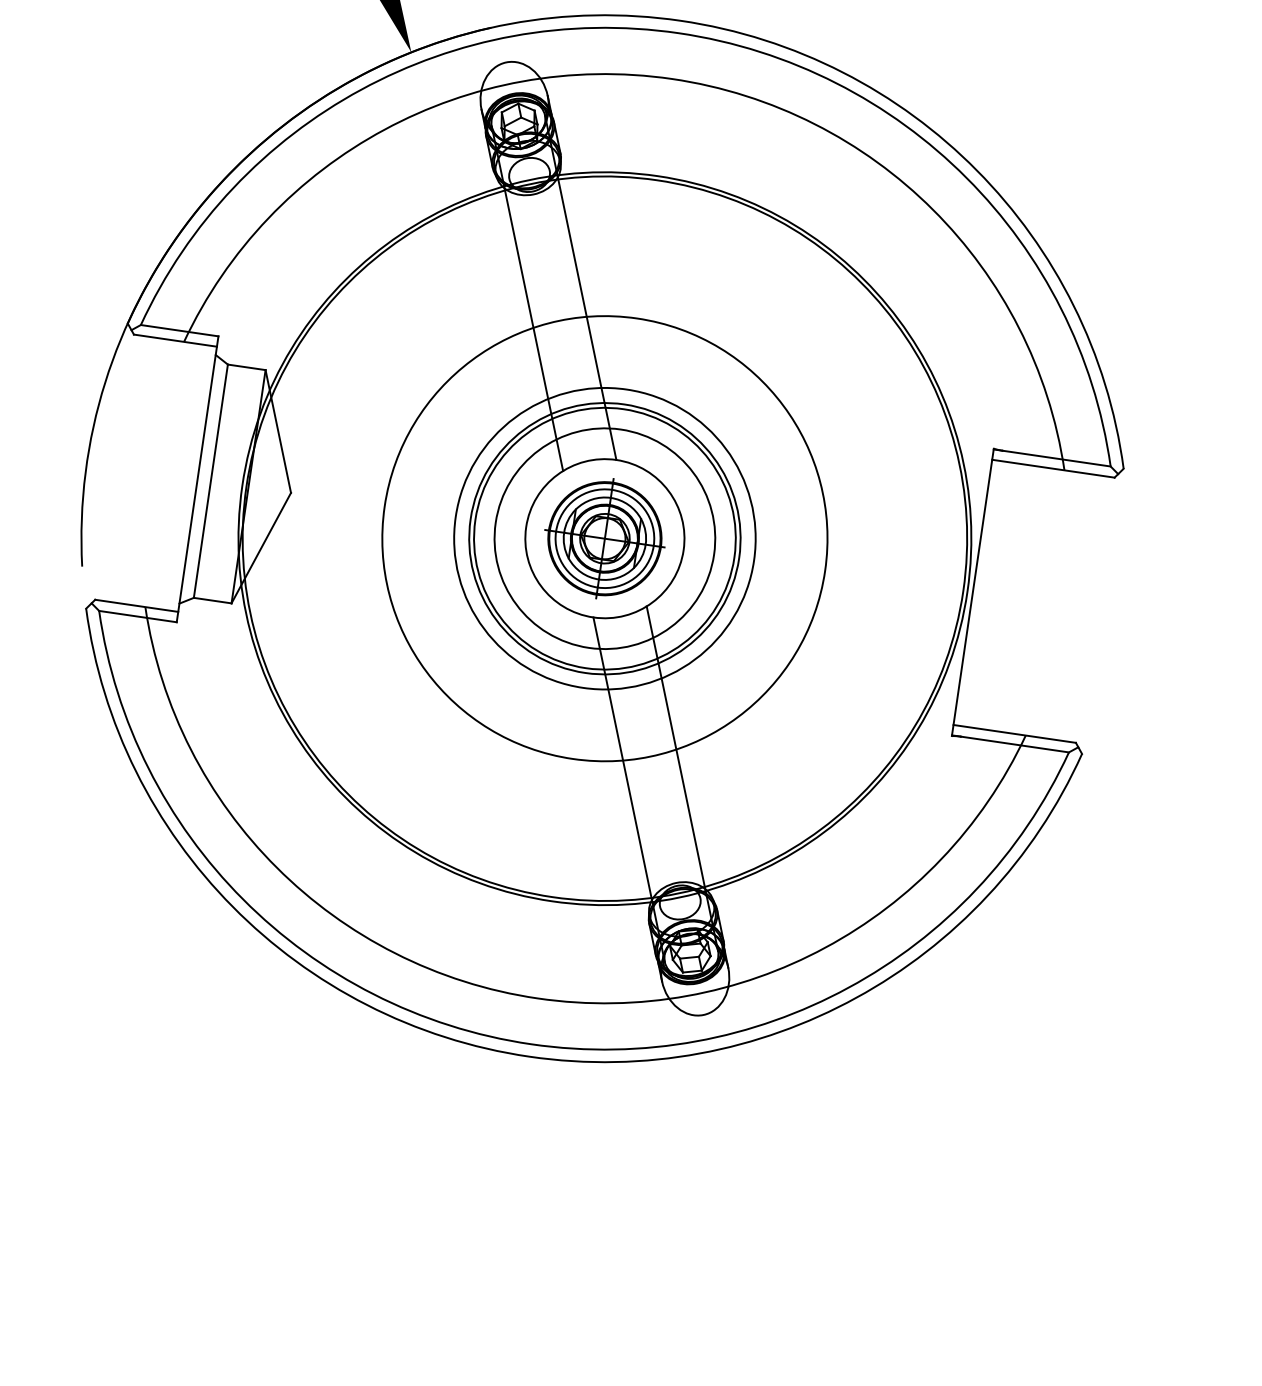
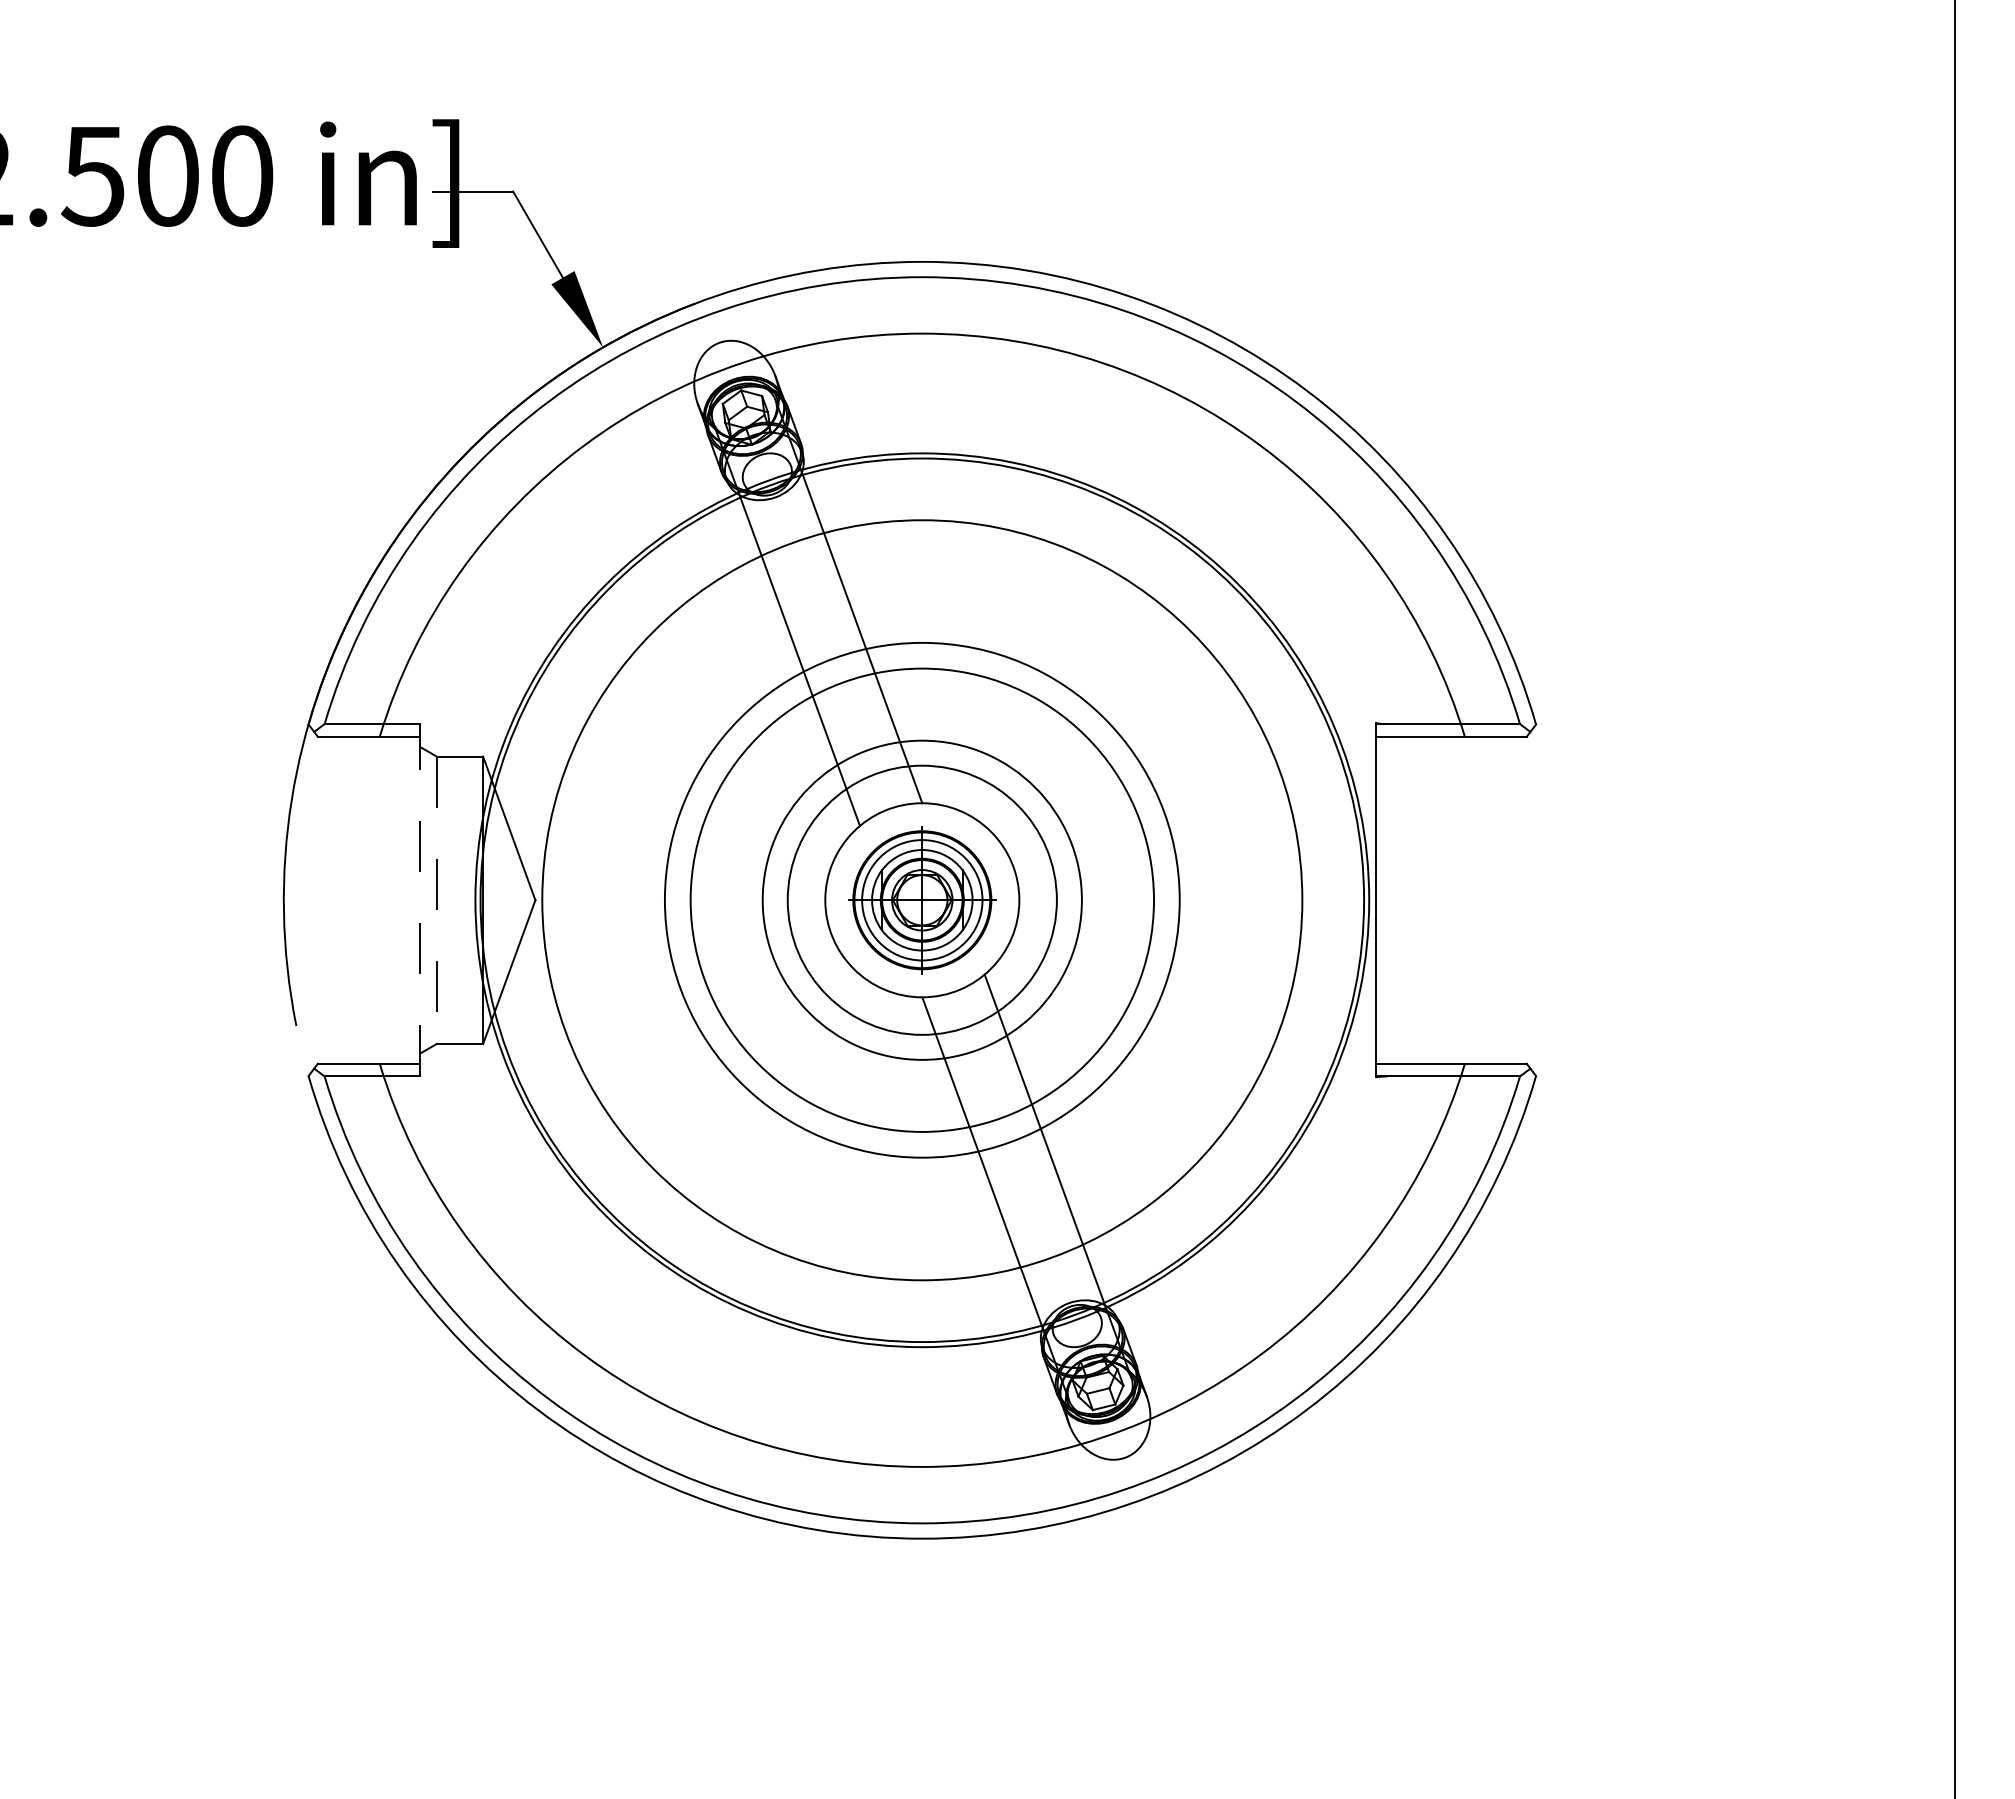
line: (197, 478) -> (420, 899), solid -> dashed
line: (210, 481) -> (436, 900), solid -> dashed
circle: (604, 537) -> (921, 899), size x1.4
circle: (604, 537) -> (921, 899), size x1.4
circle: (605, 538) -> (922, 900), size x1.4

